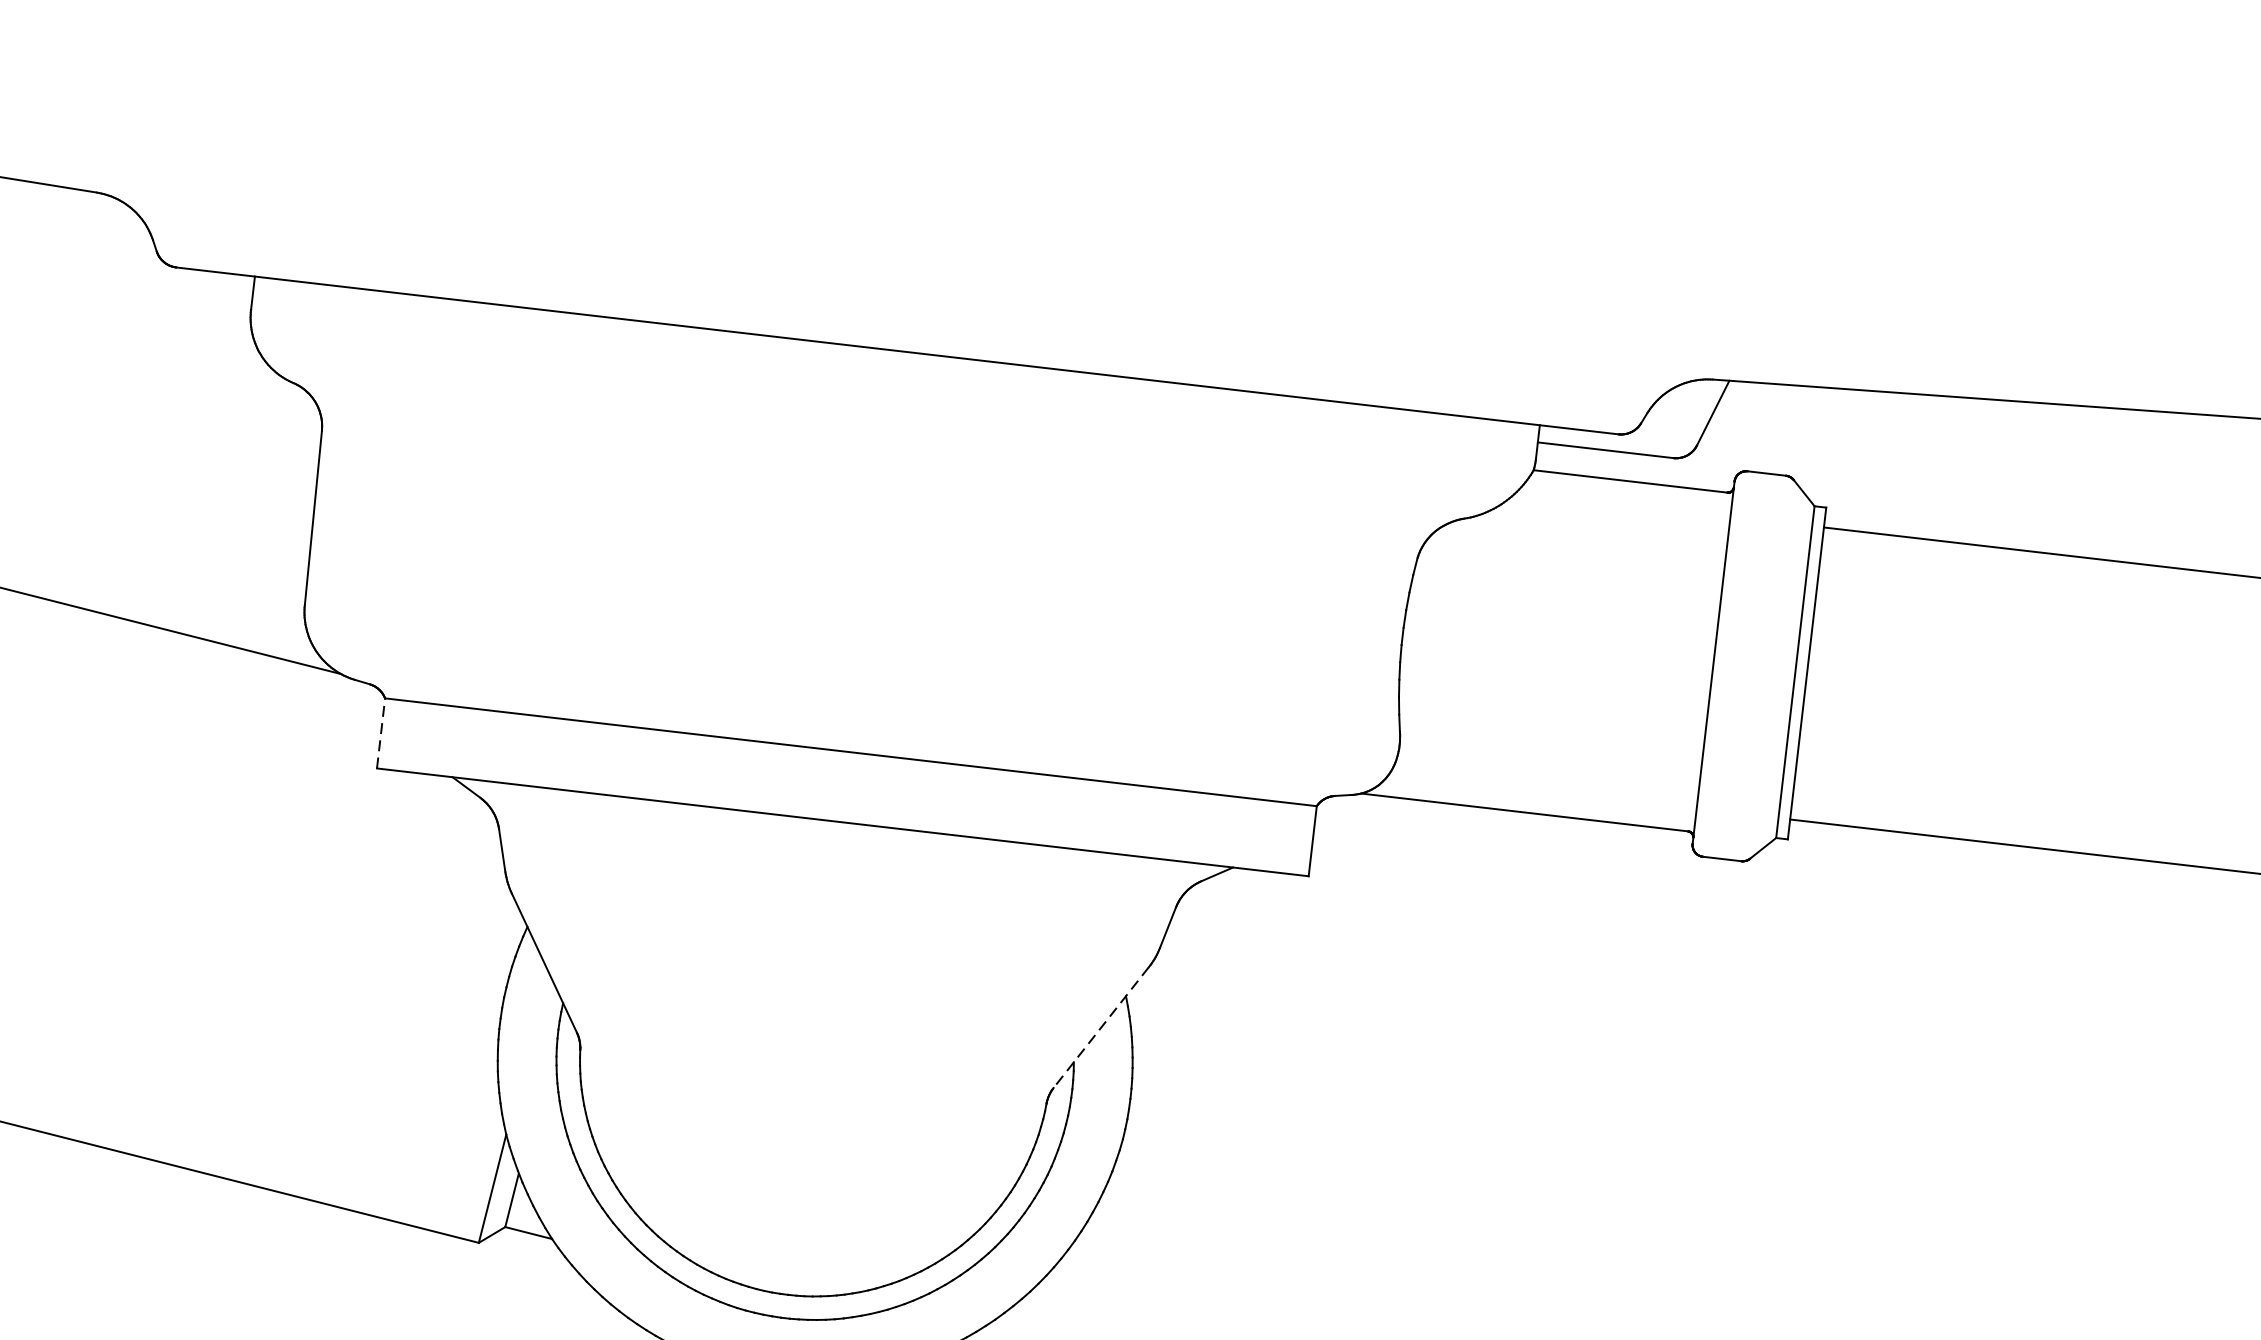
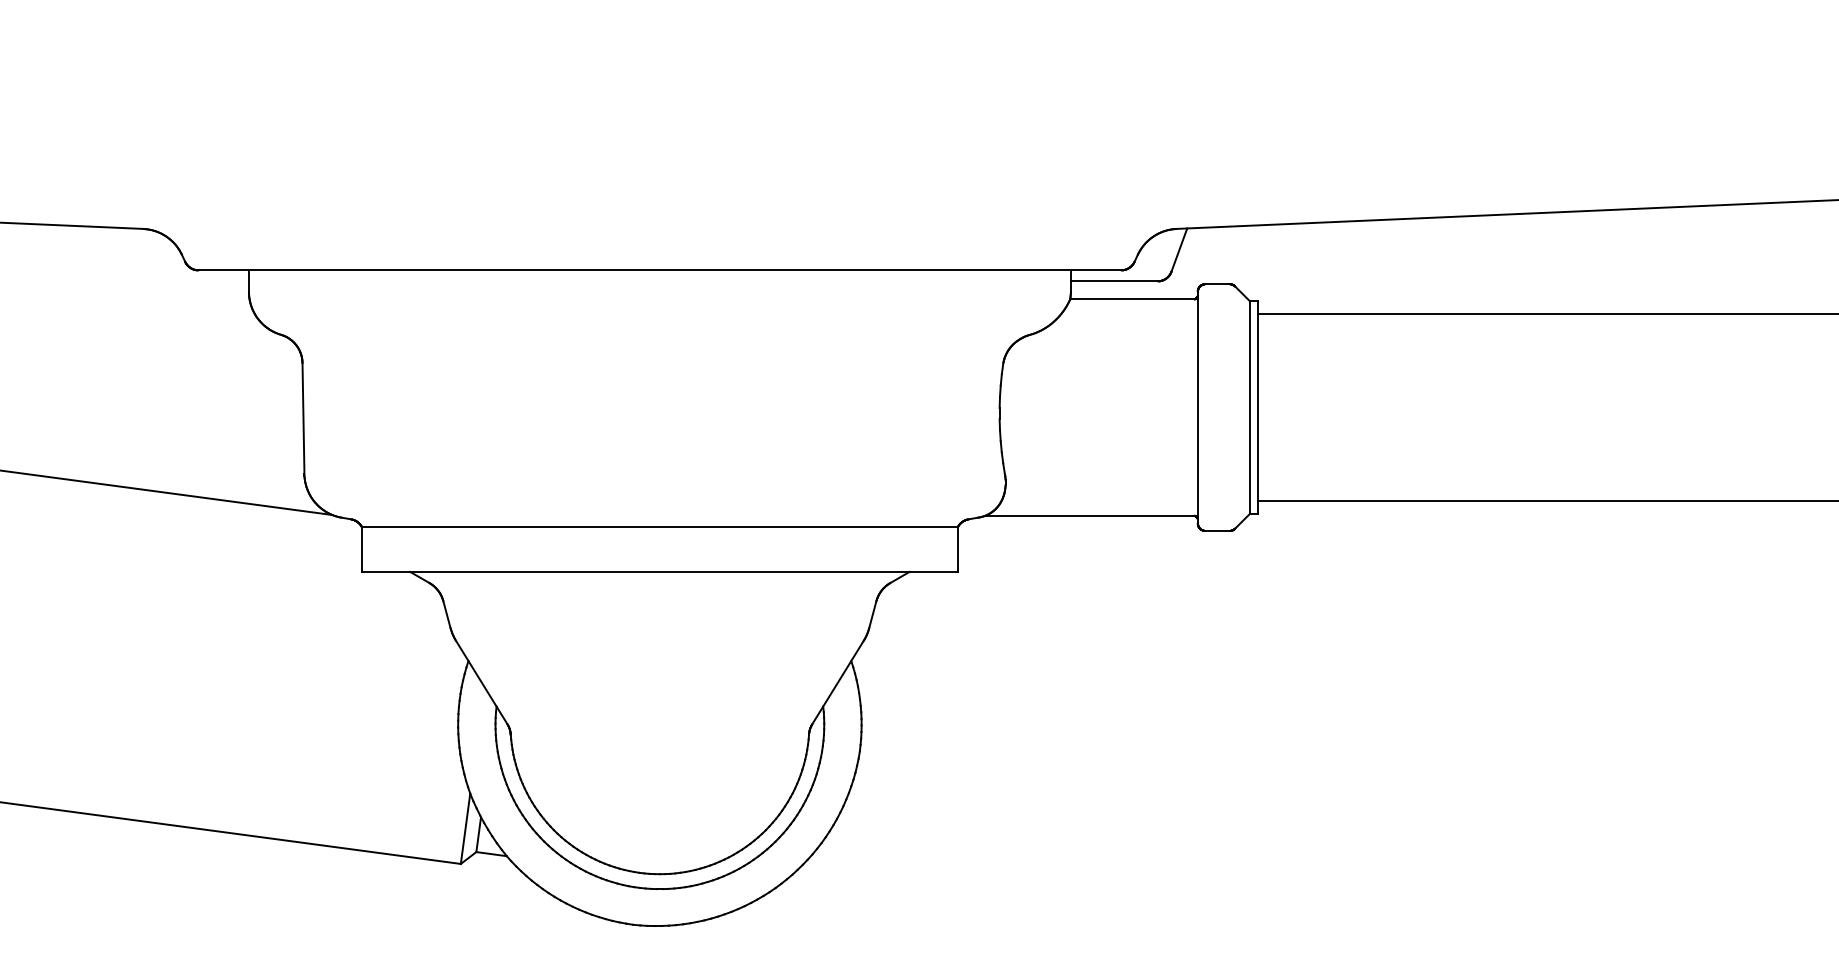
line: (380, 733) -> (361, 549), dashed -> solid
line: (1100, 1027) -> (837, 682), dashed -> solid

